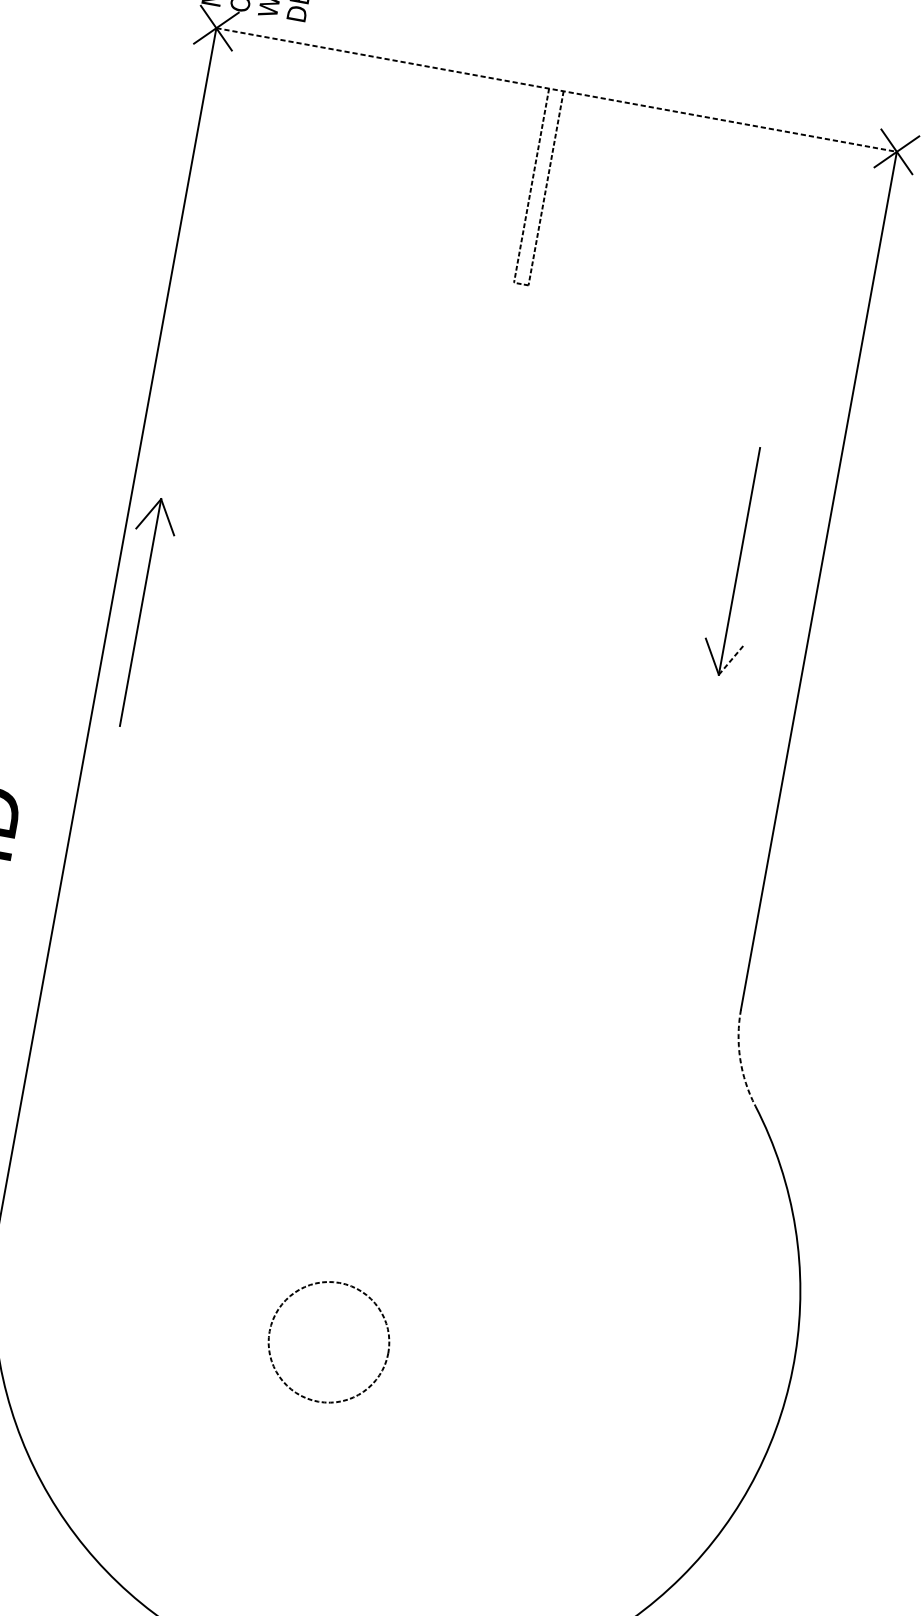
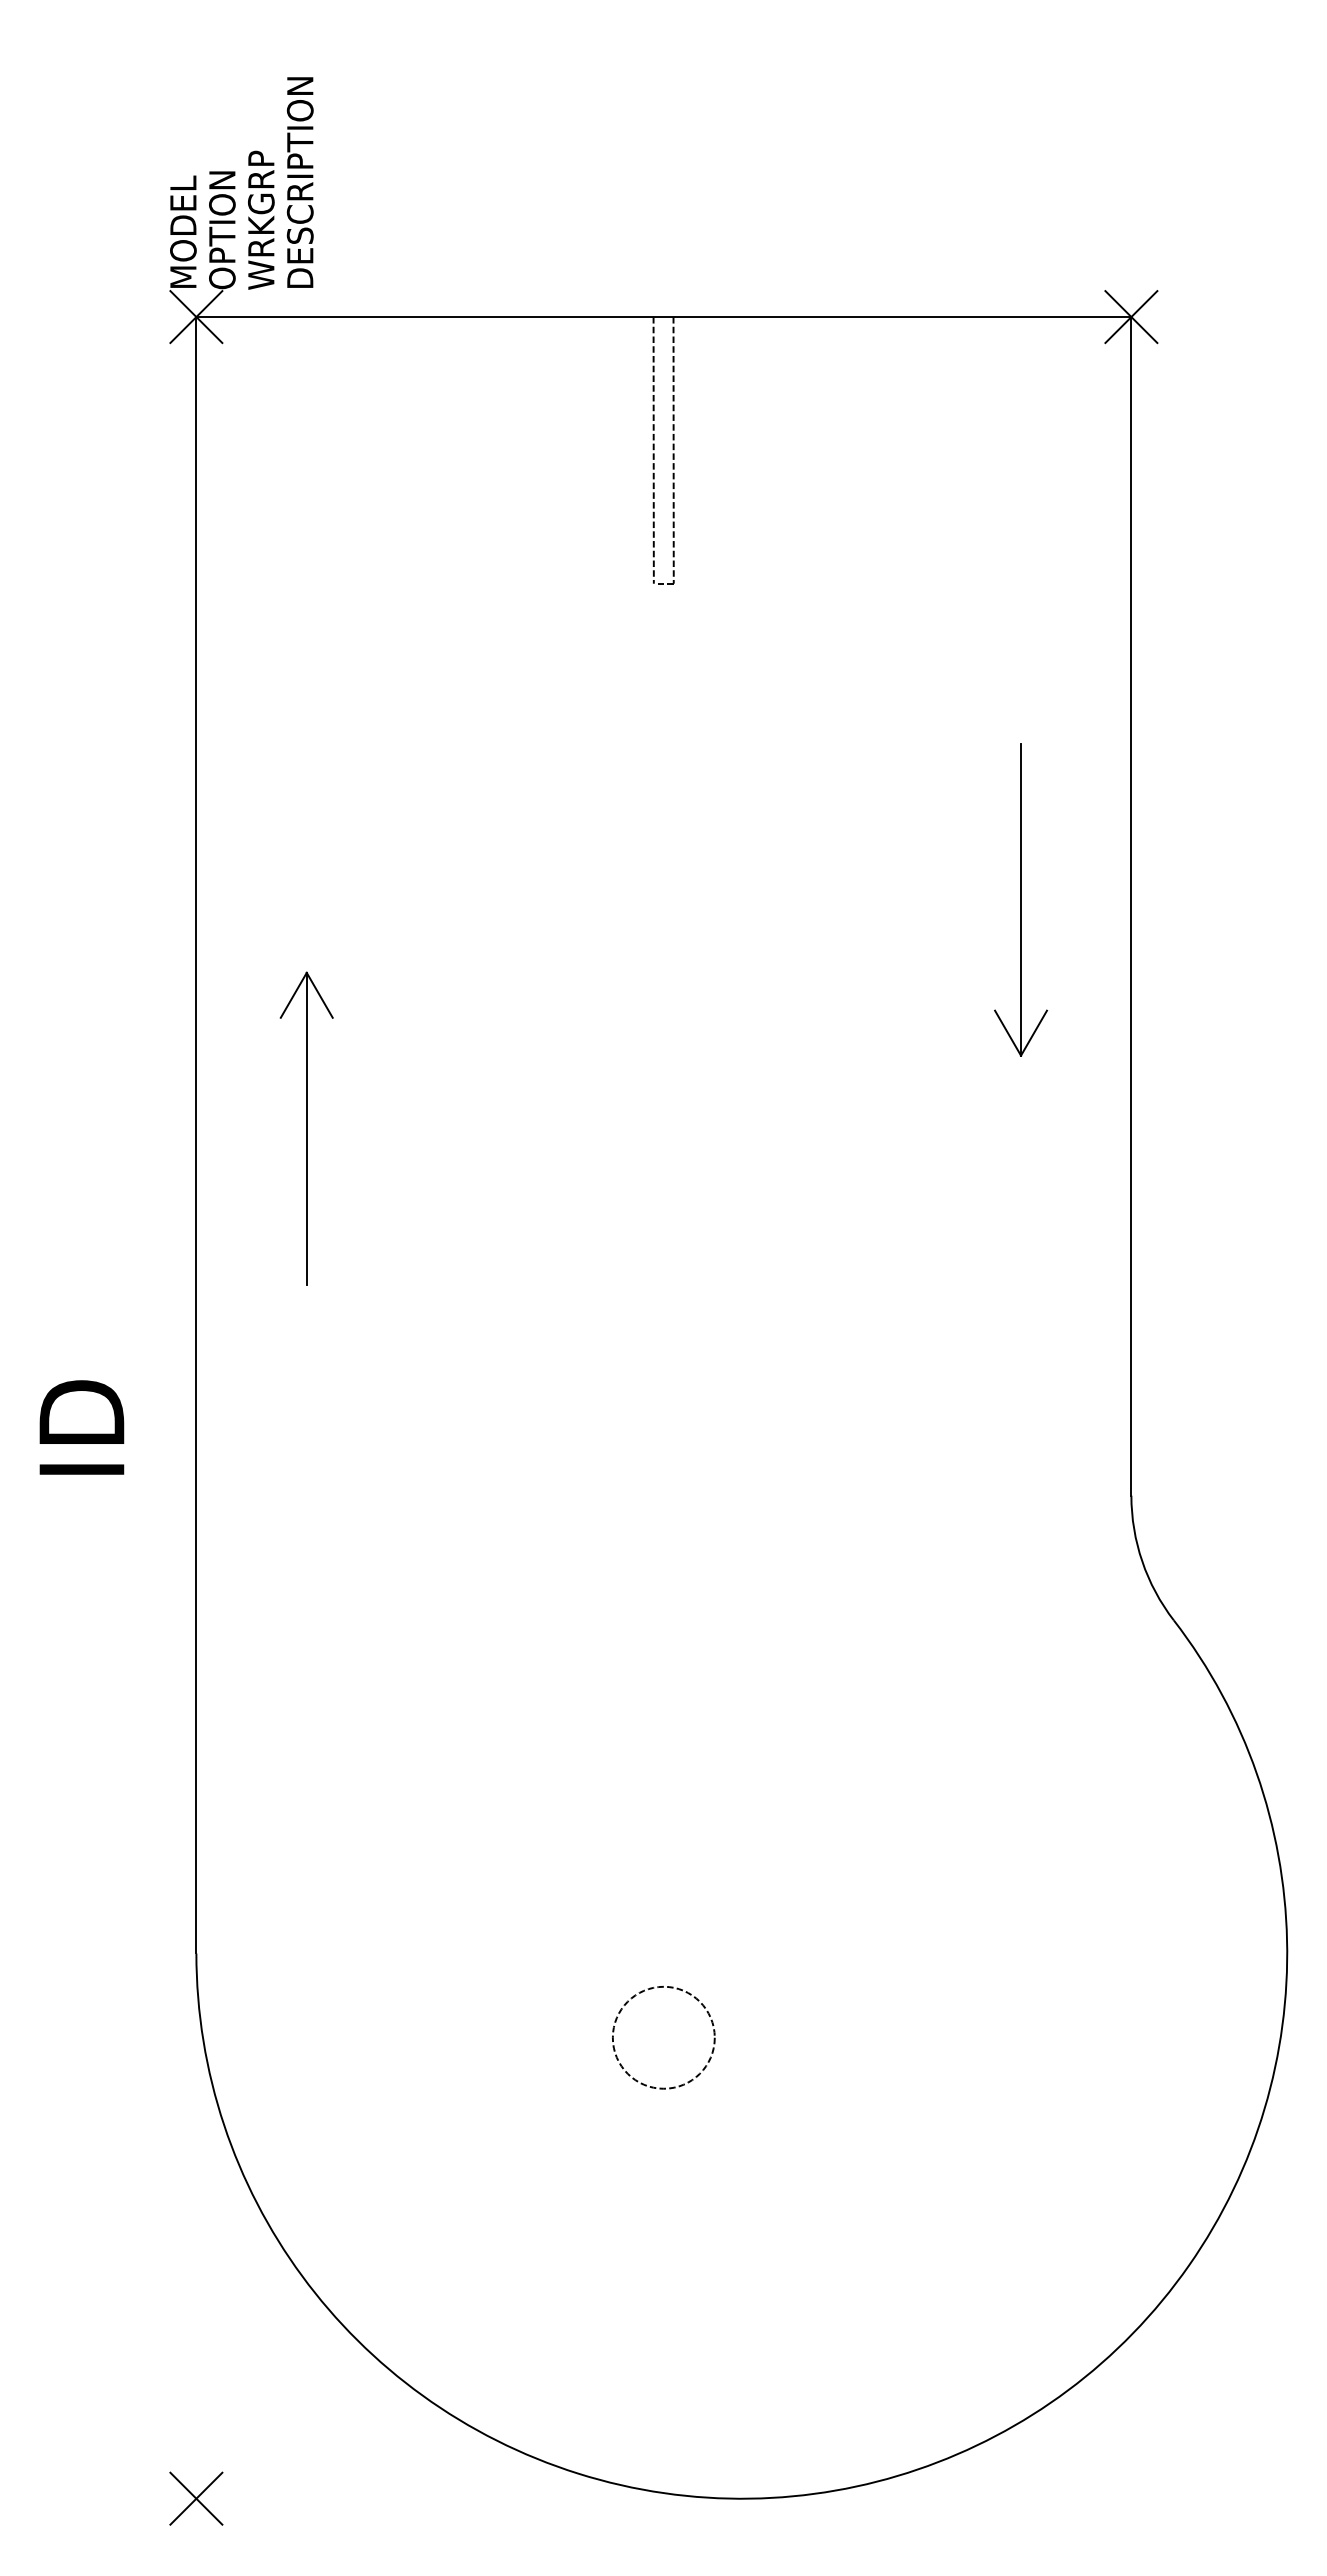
line: (556, 90) -> (663, 317), dashed -> solid
part: (140, 612) -> (306, 1128), moved
line: (731, 660) -> (1034, 1033), dashed -> solid
arc: (740, 1059) -> (1142, 1561), dashed -> solid
circle: (328, 1342) -> (663, 2037), size x0.62

